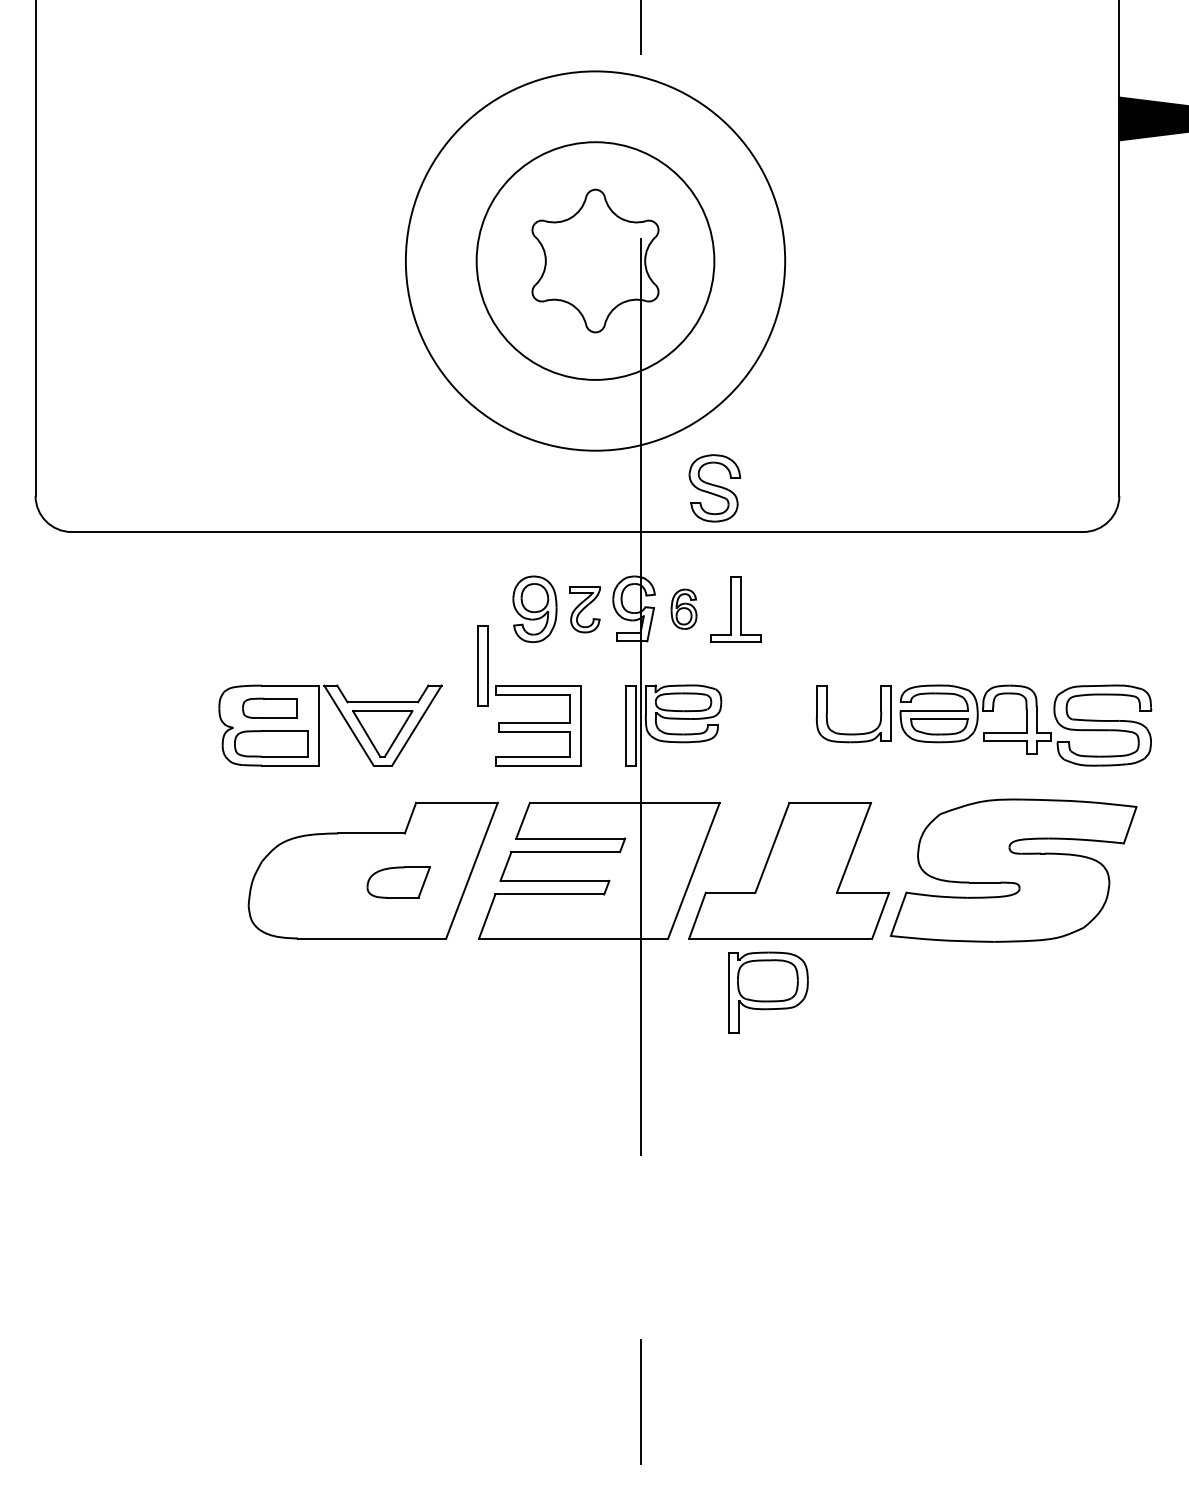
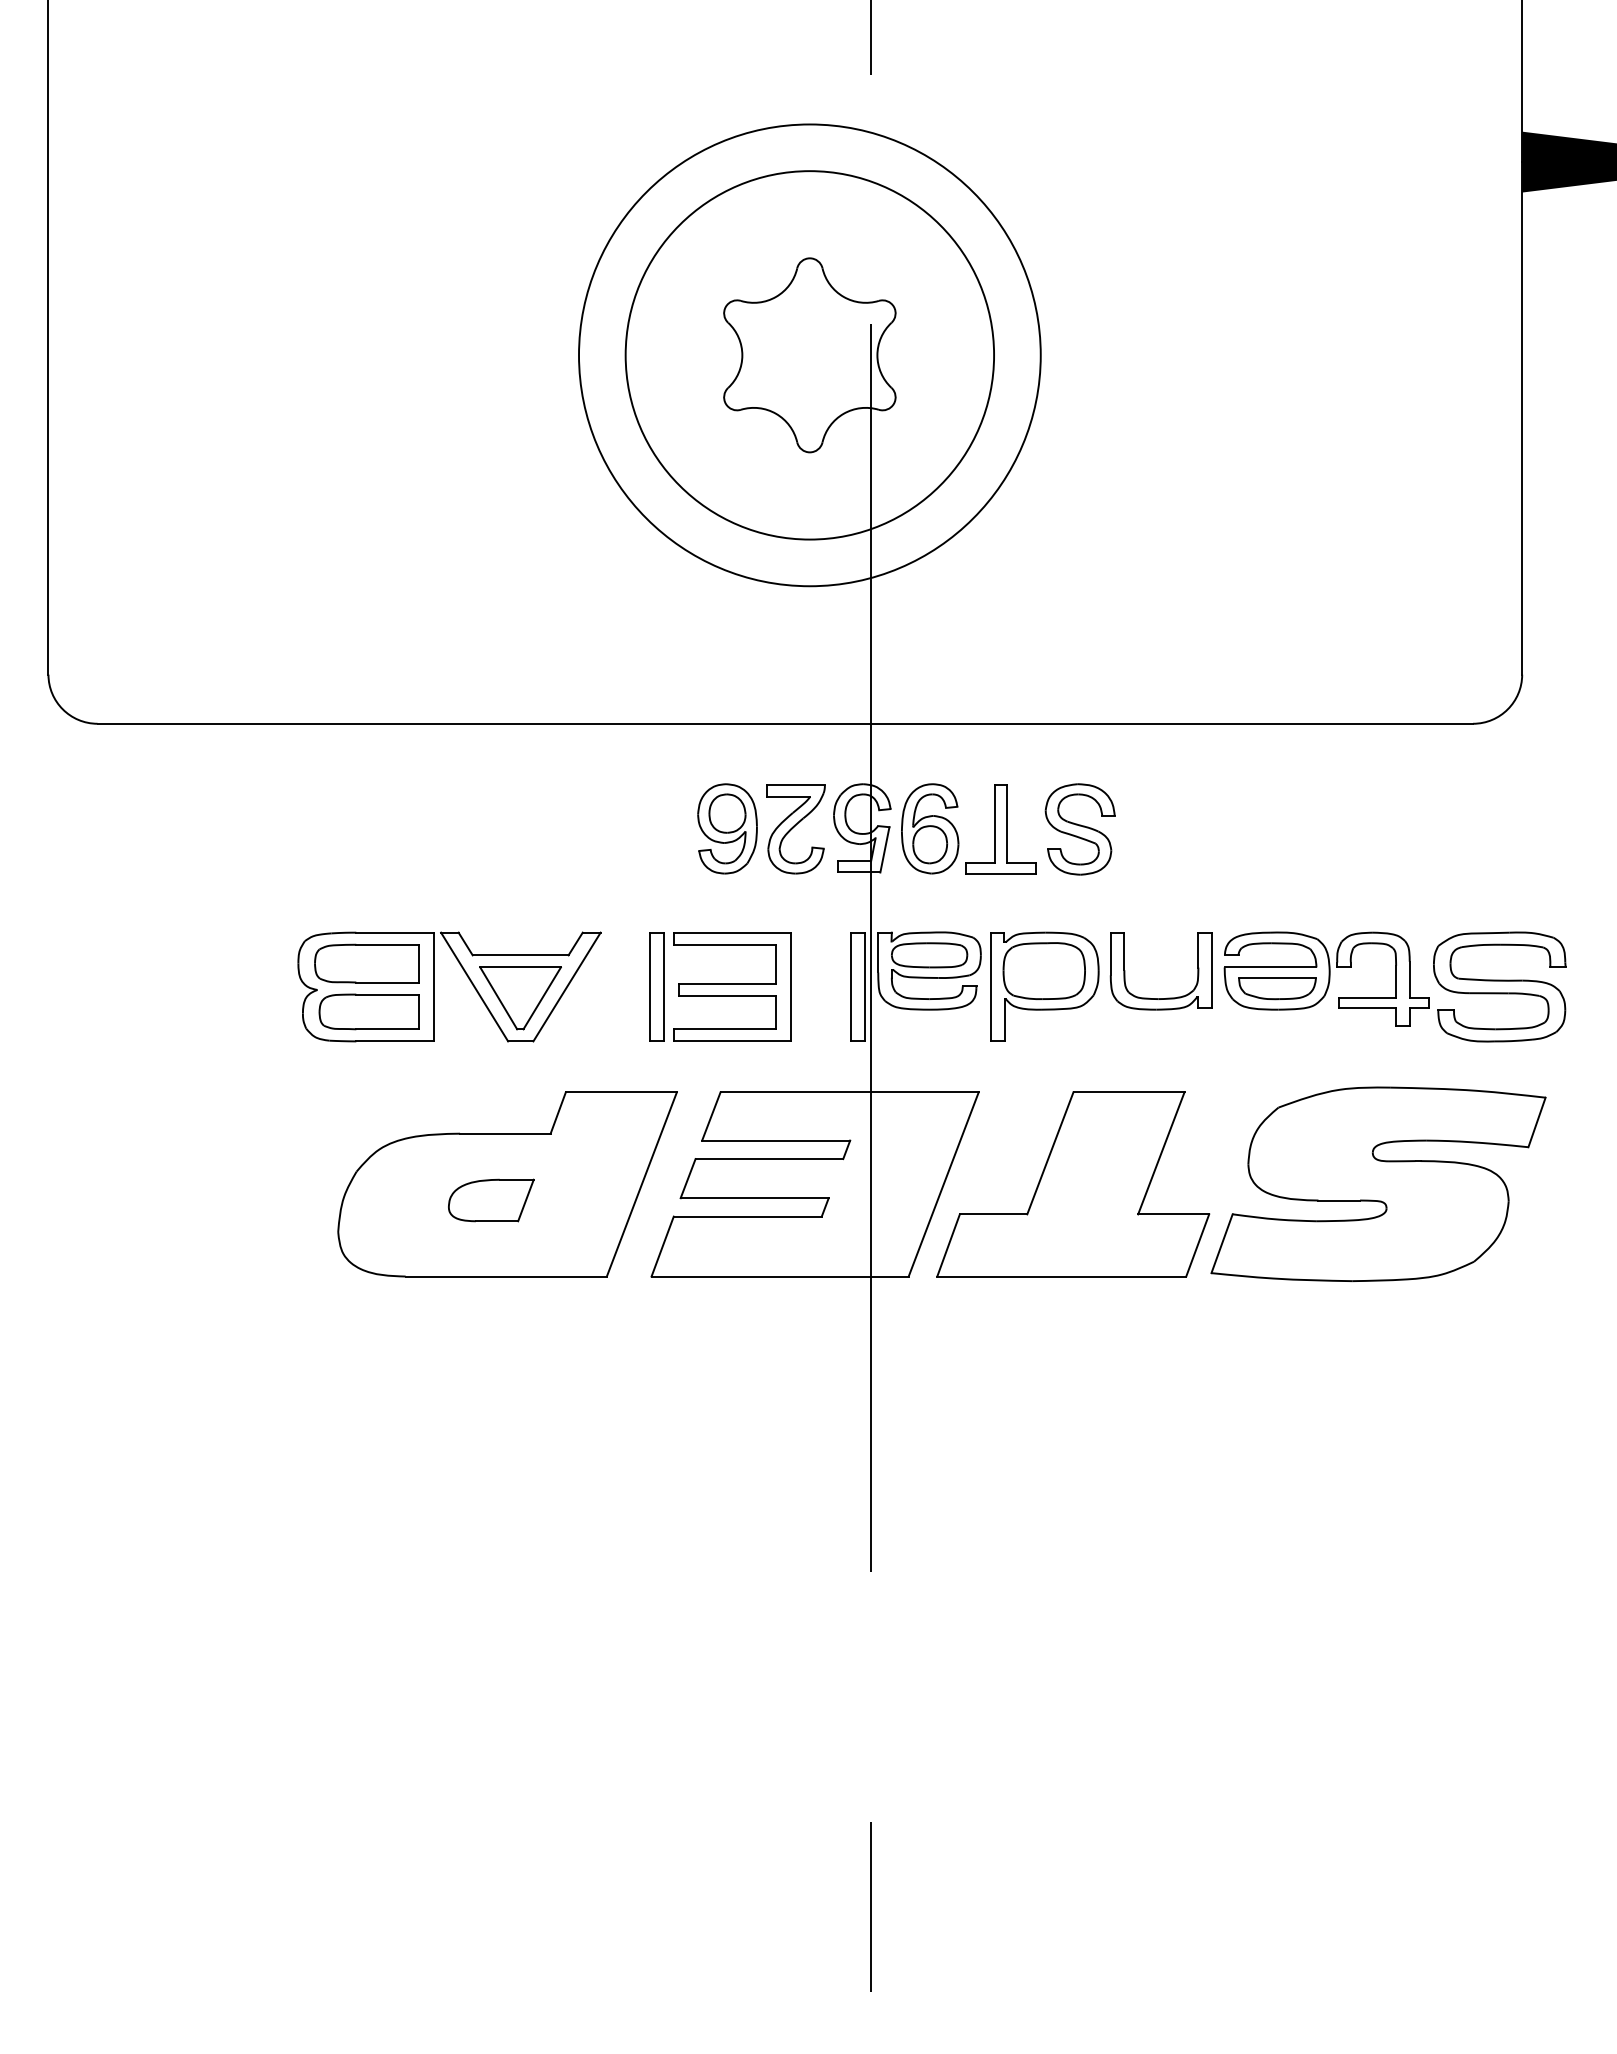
circle: (595, 261) -> (809, 355), size x0.71
circle: (595, 261) -> (809, 355), size x1.43
part: (714, 488) -> (1079, 829), moved
part: (584, 609) -> (795, 829), size x1.43
part: (684, 609) -> (930, 828), size x1.67
part: (482, 665) -> (656, 986), moved
part: (269, 708) -> (366, 963), size x1.43
part: (398, 882) -> (491, 1200), moved
part: (768, 992) -> (1044, 986), moved

